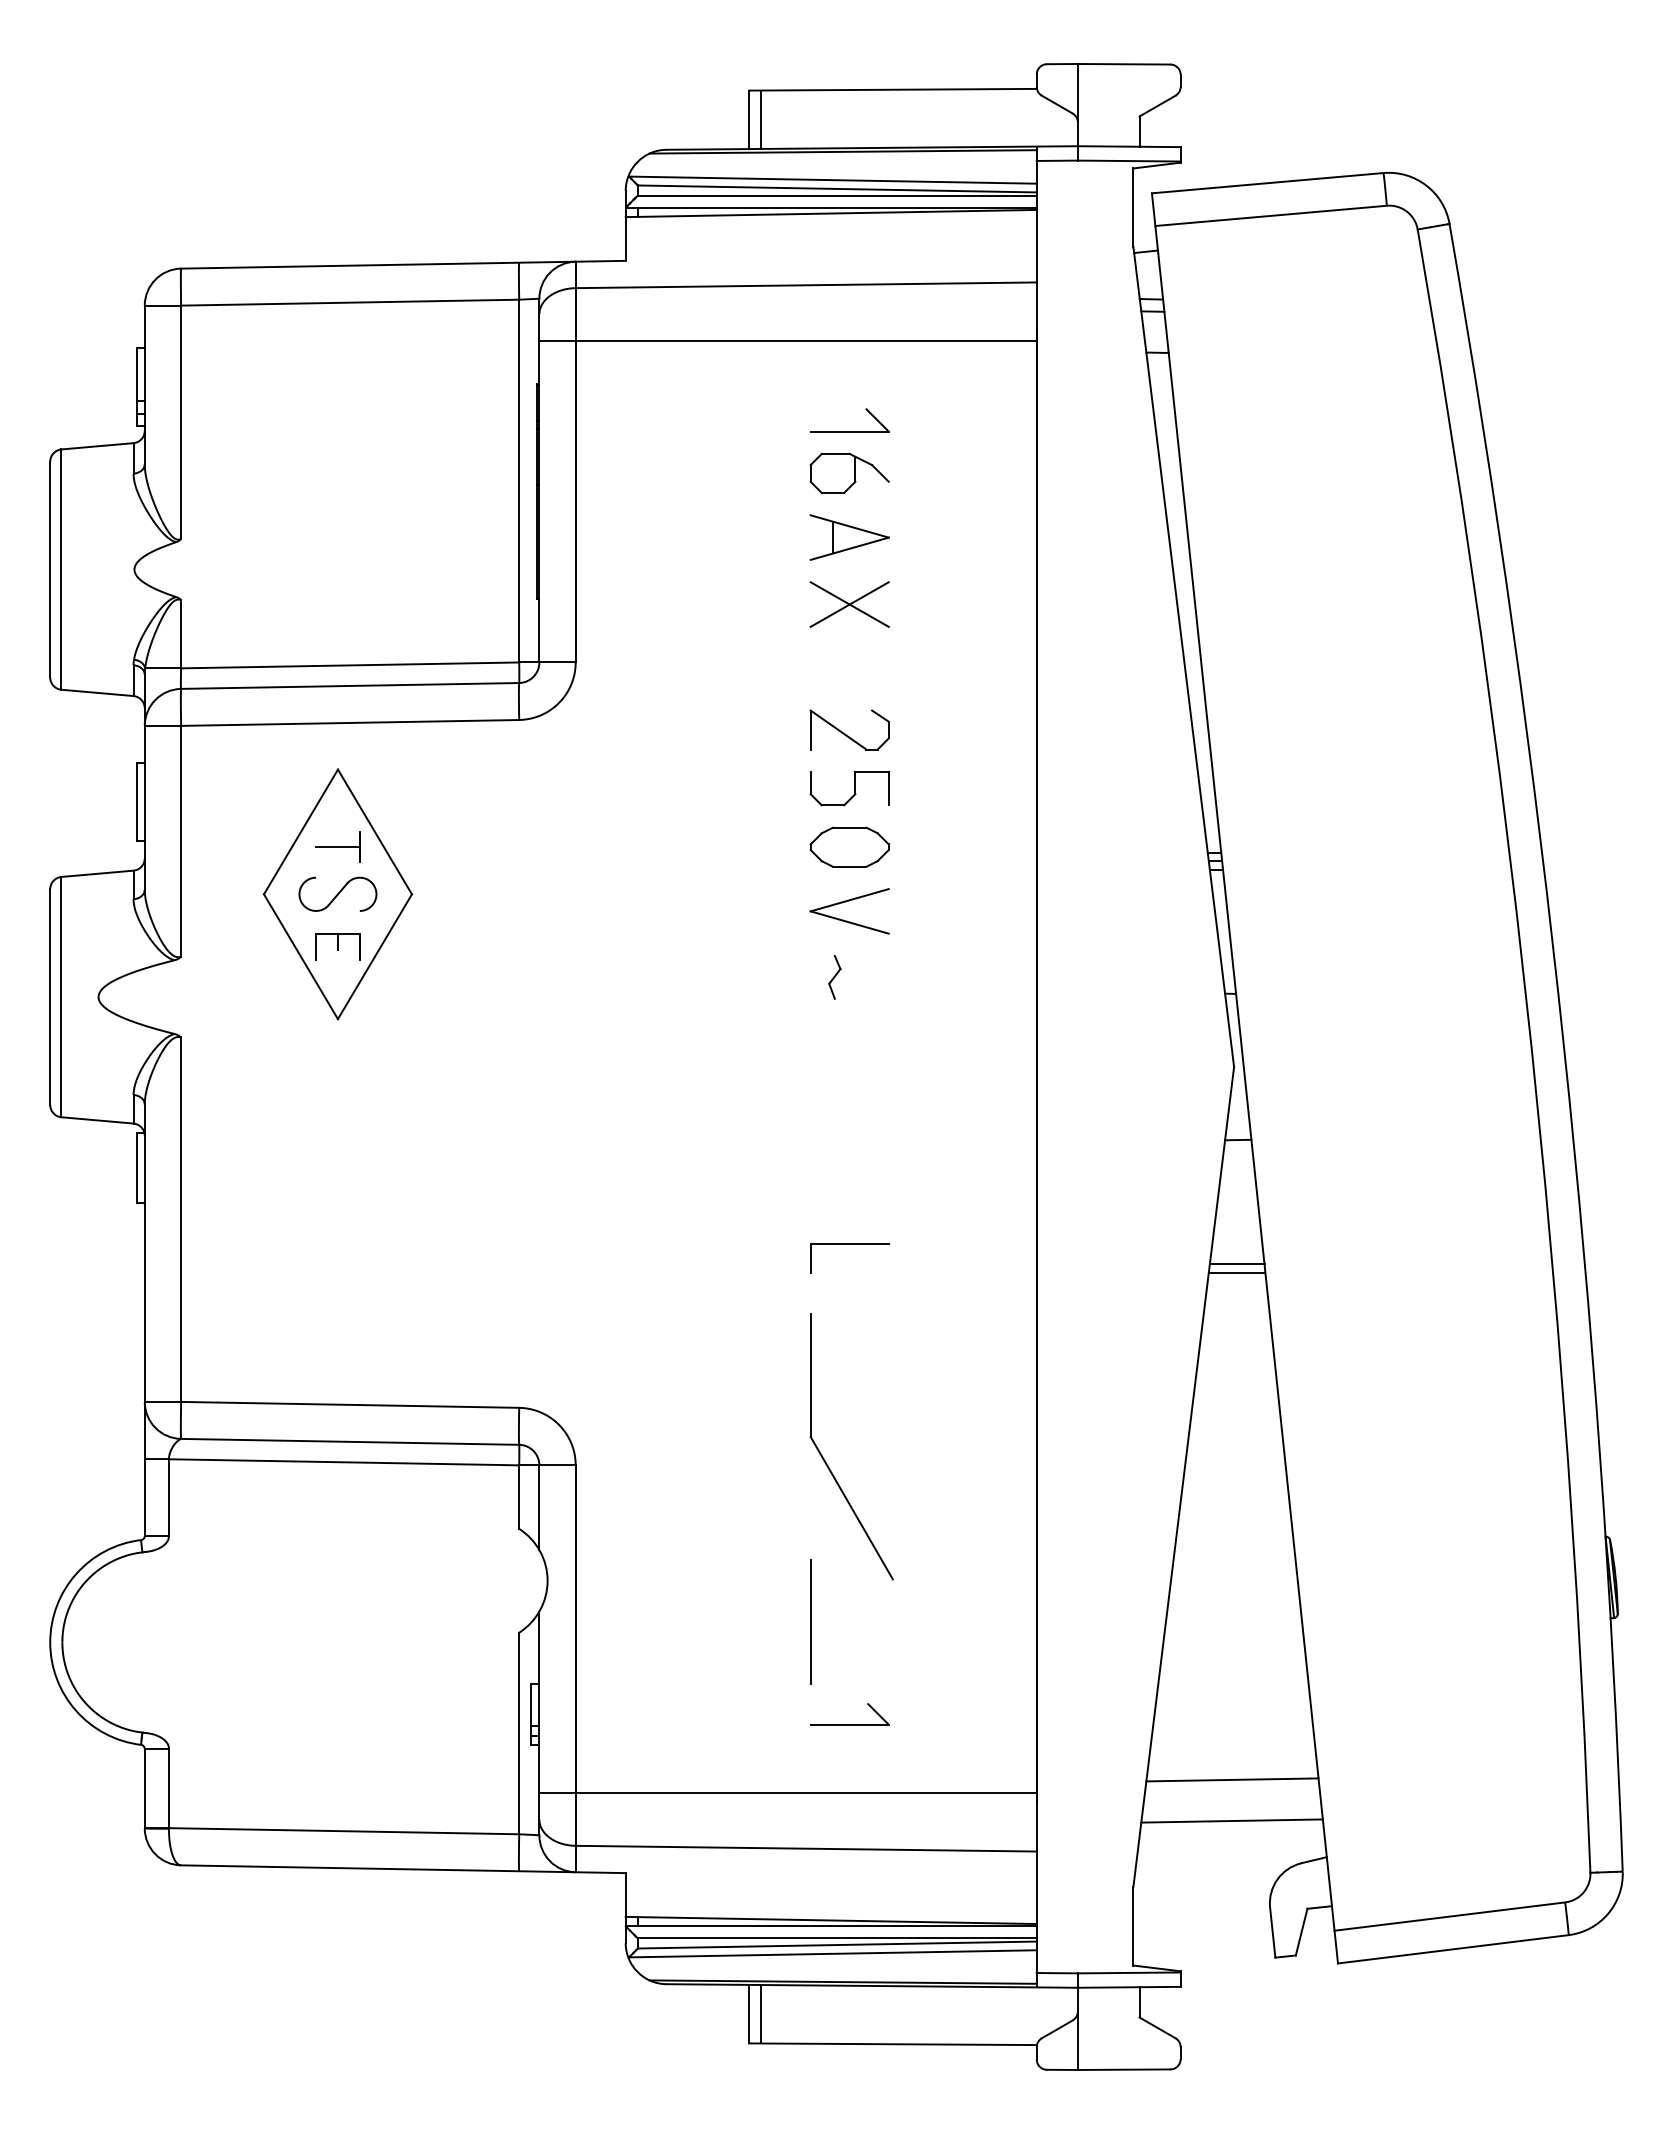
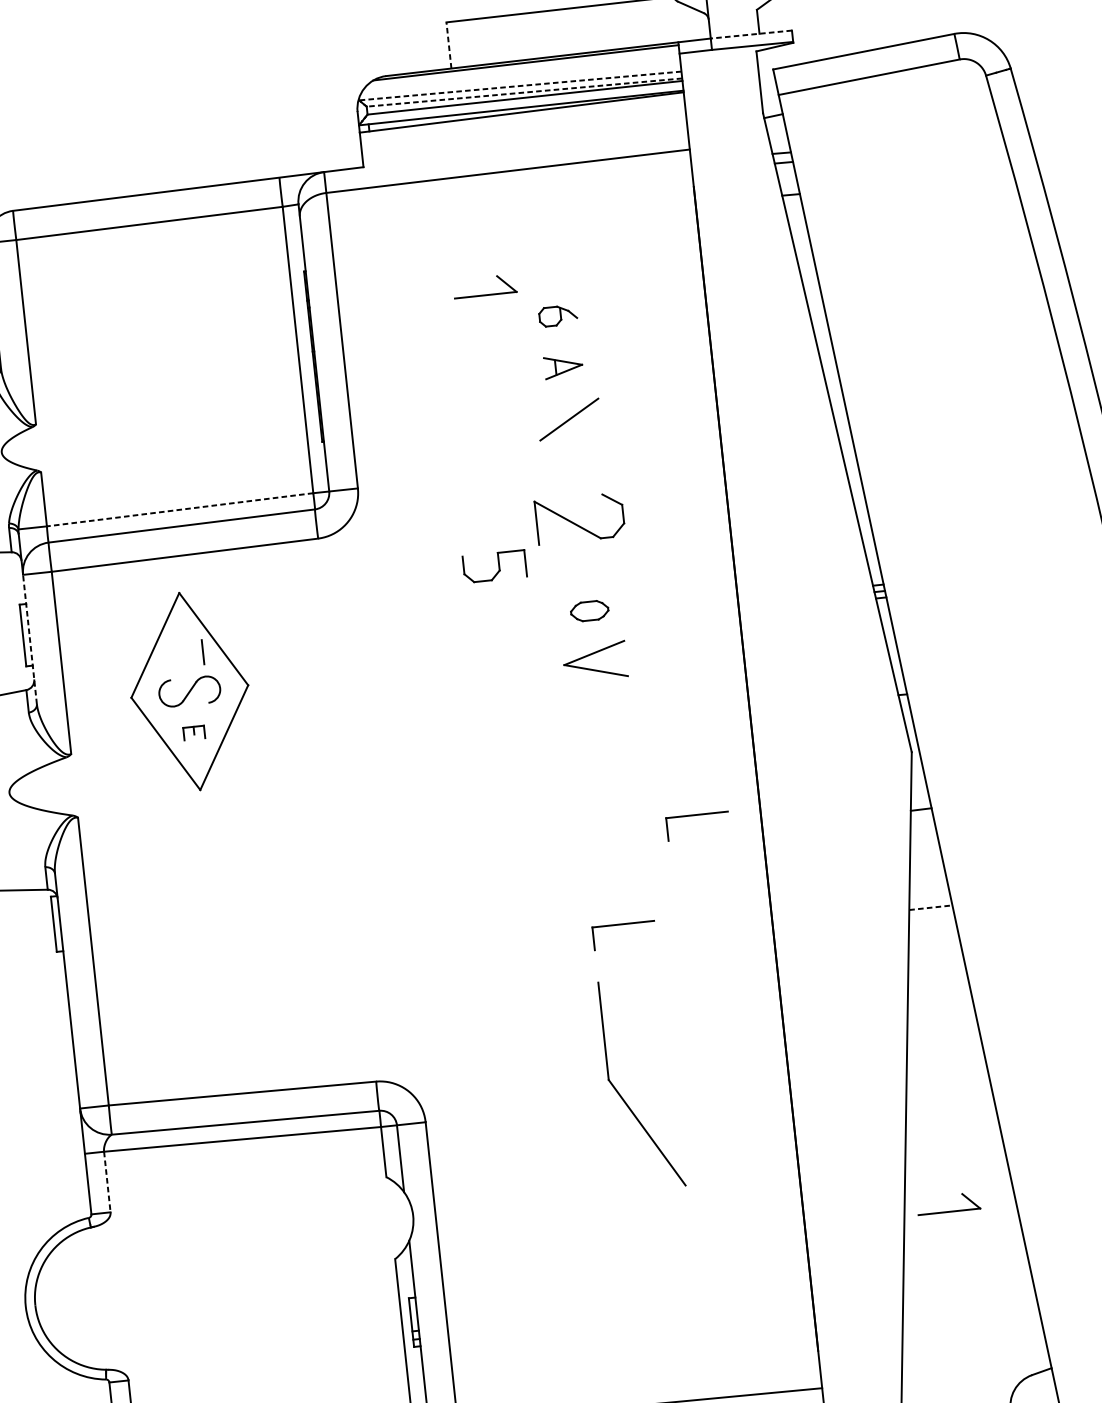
line: (749, 119) -> (449, 45), solid -> dashed
line: (761, 119) -> (458, 44), removed
line: (1128, 146) -> (750, 34), solid -> dashed
line: (832, 180) -> (519, 86), solid -> dashed
line: (836, 188) -> (523, 92), solid -> dashed
line: (787, 340) -> (497, 216), removed
part: (849, 431) -> (485, 295), moved
part: (849, 472) -> (558, 315), size x0.6
part: (849, 537) -> (563, 366), size x0.6
line: (849, 604) -> (569, 419), removed
line: (349, 665) -> (179, 509), solid -> dashed
part: (849, 729) -> (579, 518), size x1.4
part: (849, 788) -> (494, 566), moved
line: (144, 807) -> (29, 639), solid -> dashed
line: (337, 846) -> (185, 653), removed
part: (849, 846) -> (589, 610), size x0.6
part: (337, 946) -> (193, 732), size x0.6
part: (834, 977) -> (588, 715), removed
part: (956, 1117) -> (696, 815), added
line: (1237, 1264) -> (931, 907), solid -> dashed
line: (1236, 1272) -> (931, 914), removed
line: (169, 1498) -> (107, 1182), solid -> dashed
line: (810, 1621) -> (624, 1225), removed
part: (849, 1724) -> (949, 1211), moved
line: (1232, 1779) -> (970, 1314), removed
line: (787, 1793) -> (620, 1363), removed
line: (1231, 1820) -> (973, 1347), removed

